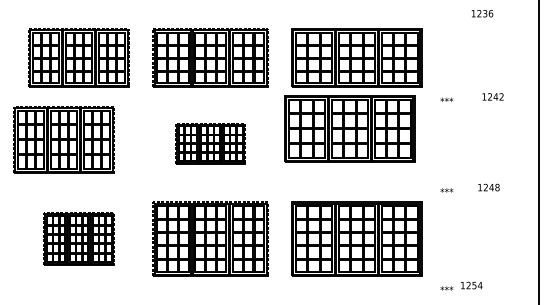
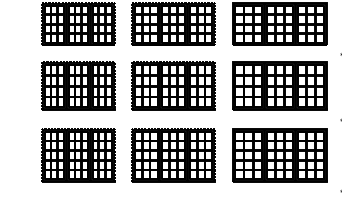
part: (349, 128) -> (279, 86), moved
part: (63, 139) -> (77, 86), moved
part: (210, 143) -> (173, 86), size x1.67
part: (78, 238) -> (77, 155), size x1.43

